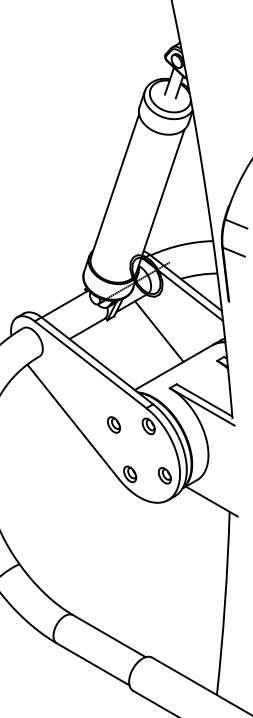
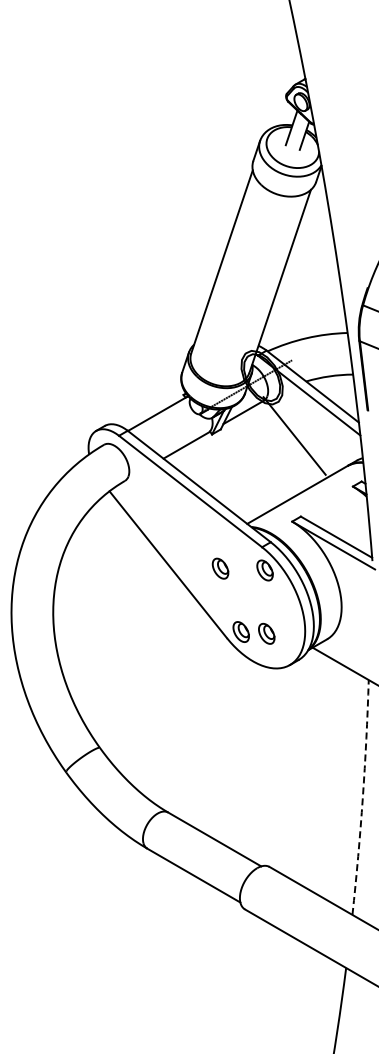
line: (159, 331) -> (294, 435), moved
part: (164, 475) -> (266, 633), moved
arc: (224, 603) -> (362, 797), solid -> dashed

